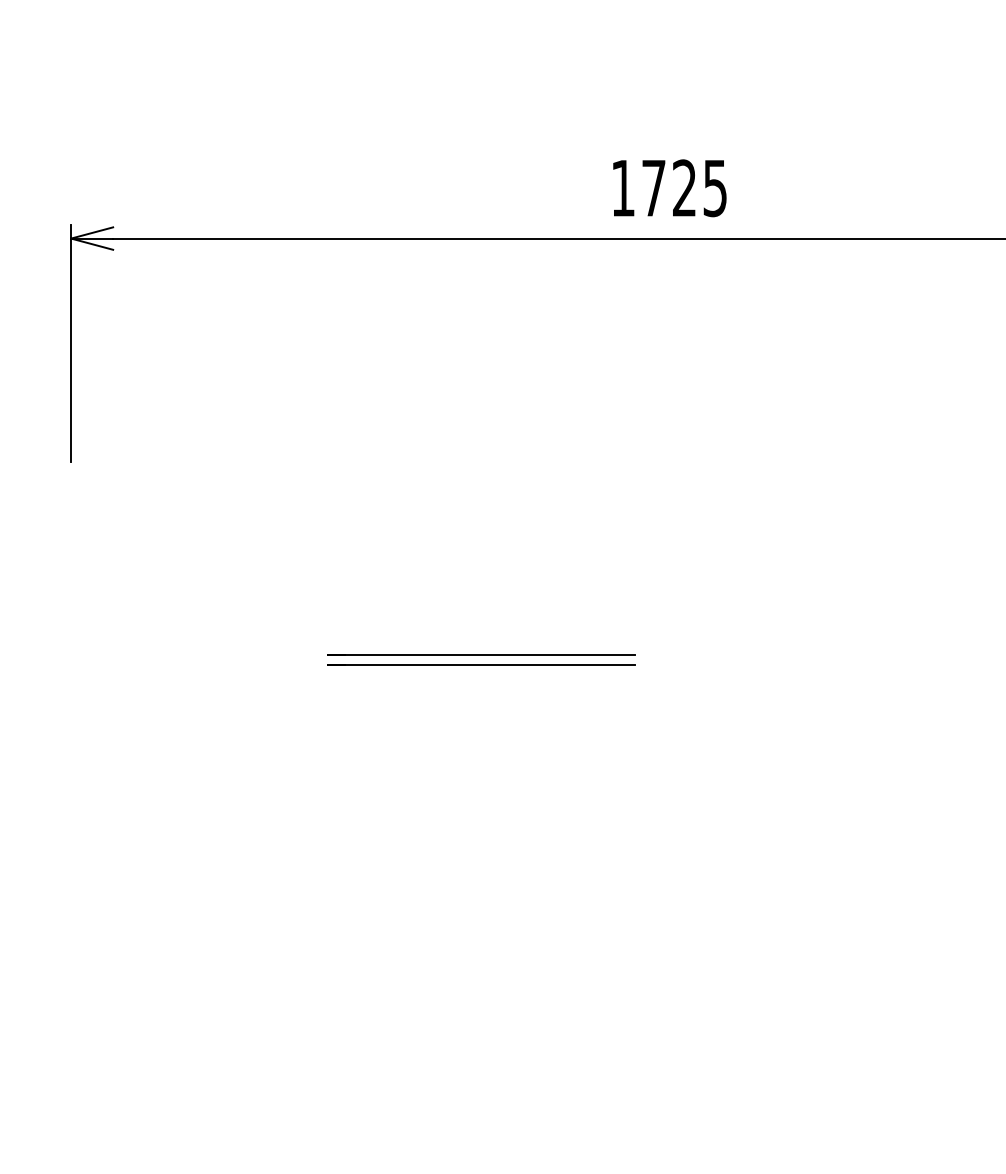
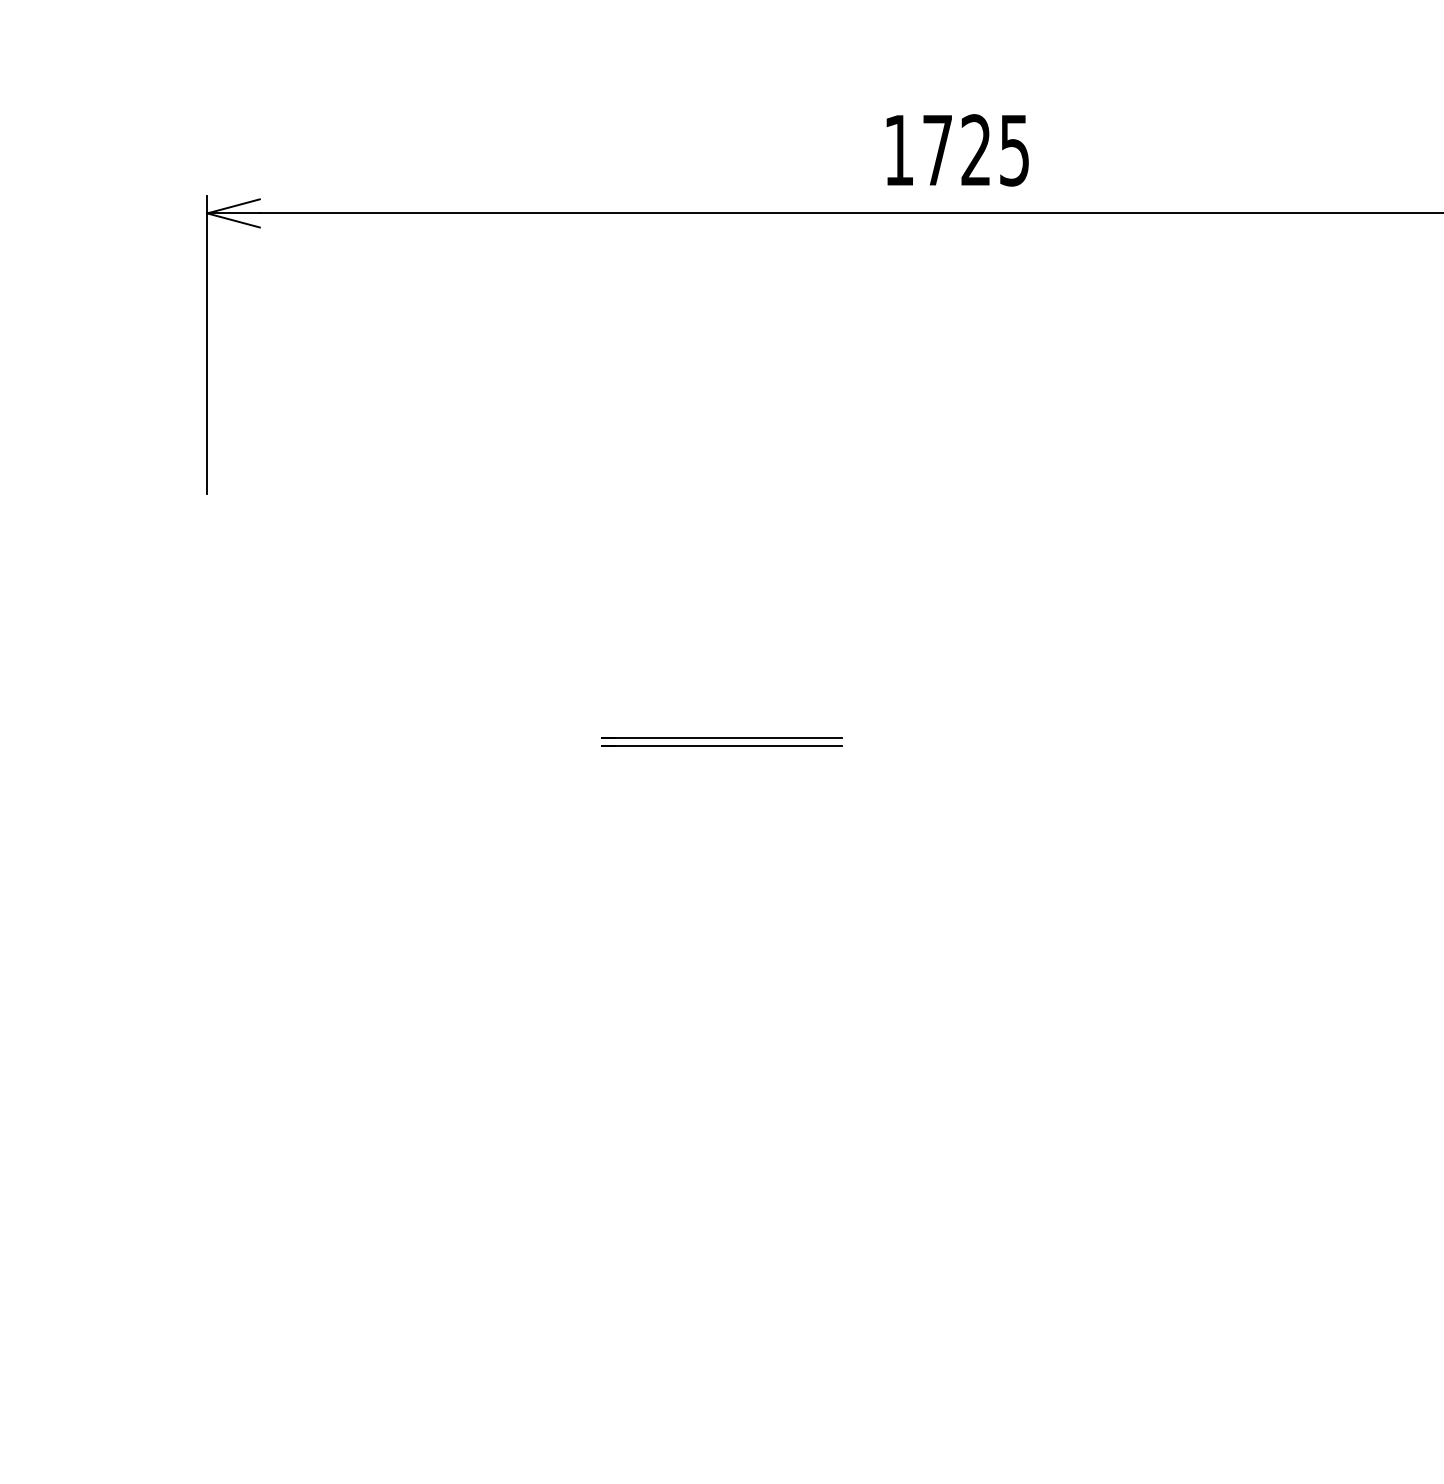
part: (481, 659) -> (721, 741), size x0.62

